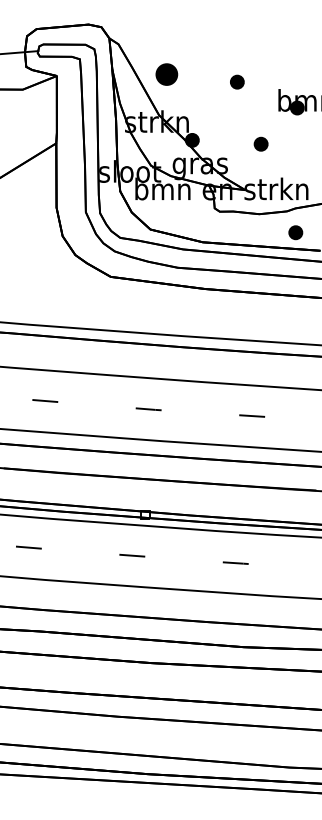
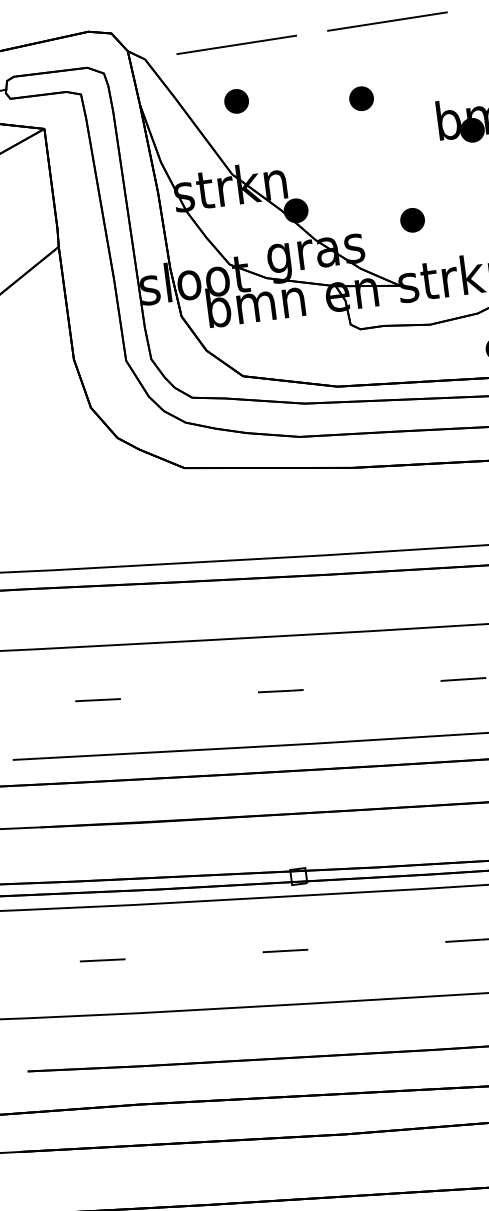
line: (214, 41) -> (312, 32), added
part: (166, 74) -> (235, 101), size x0.62
part: (260, 143) -> (411, 219), moved

